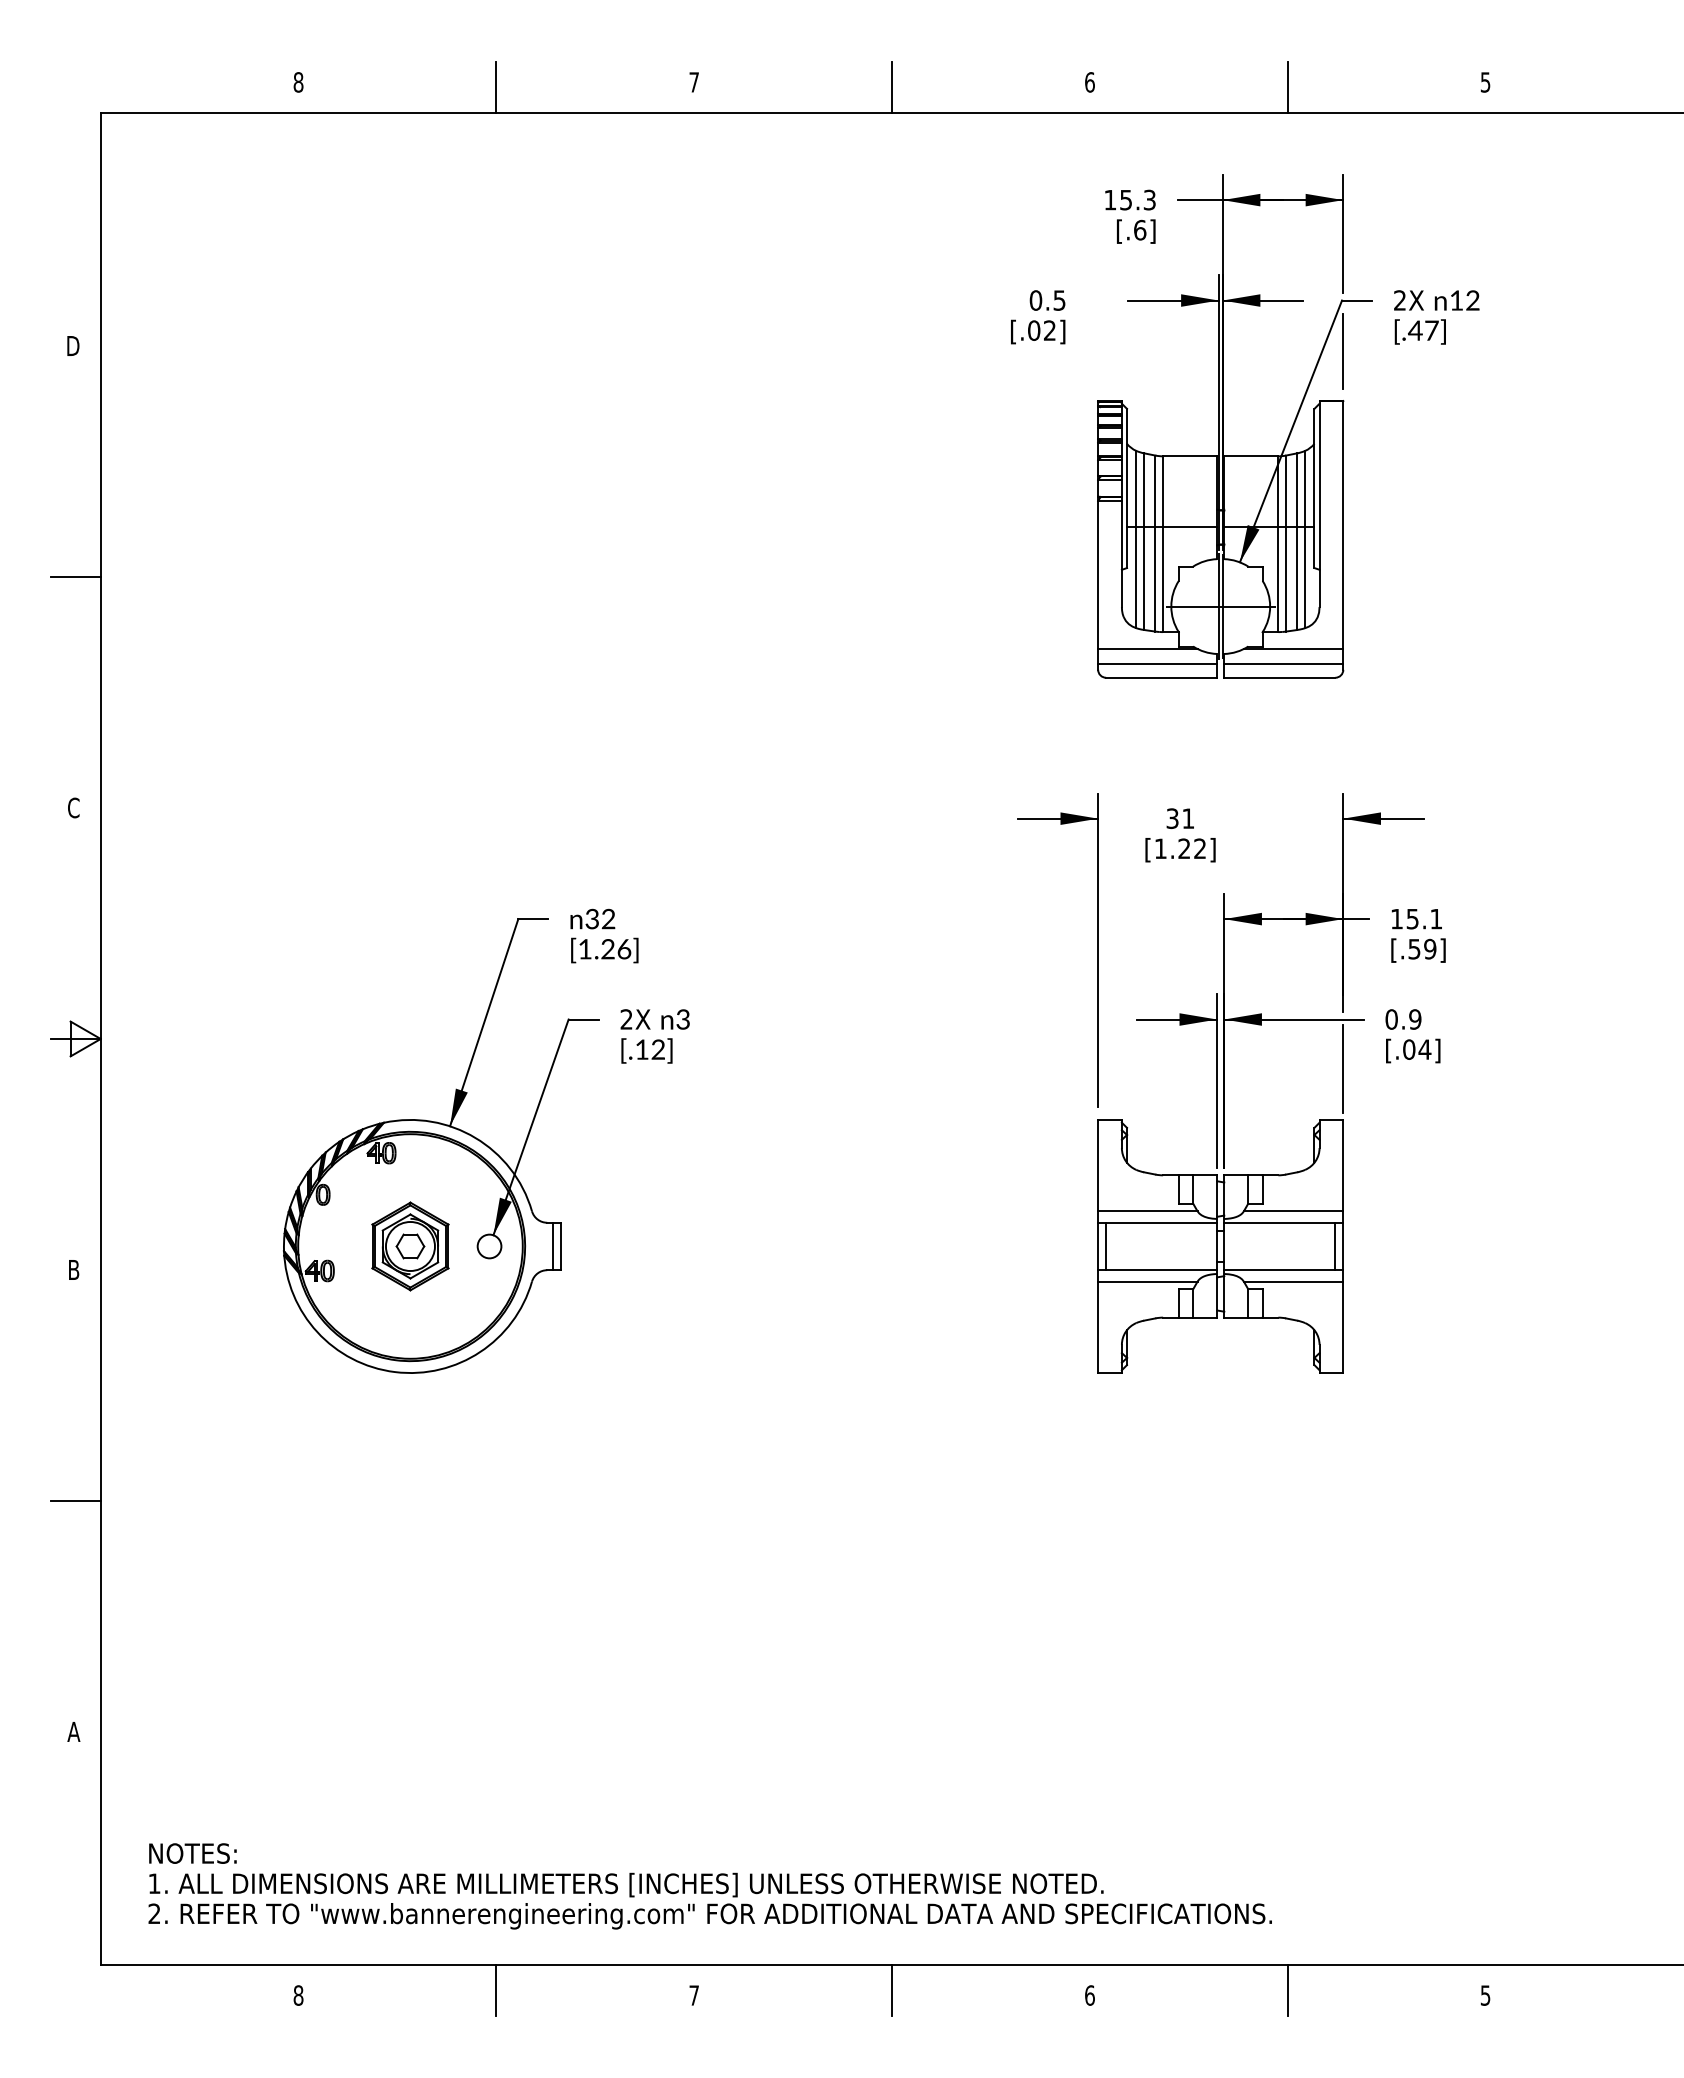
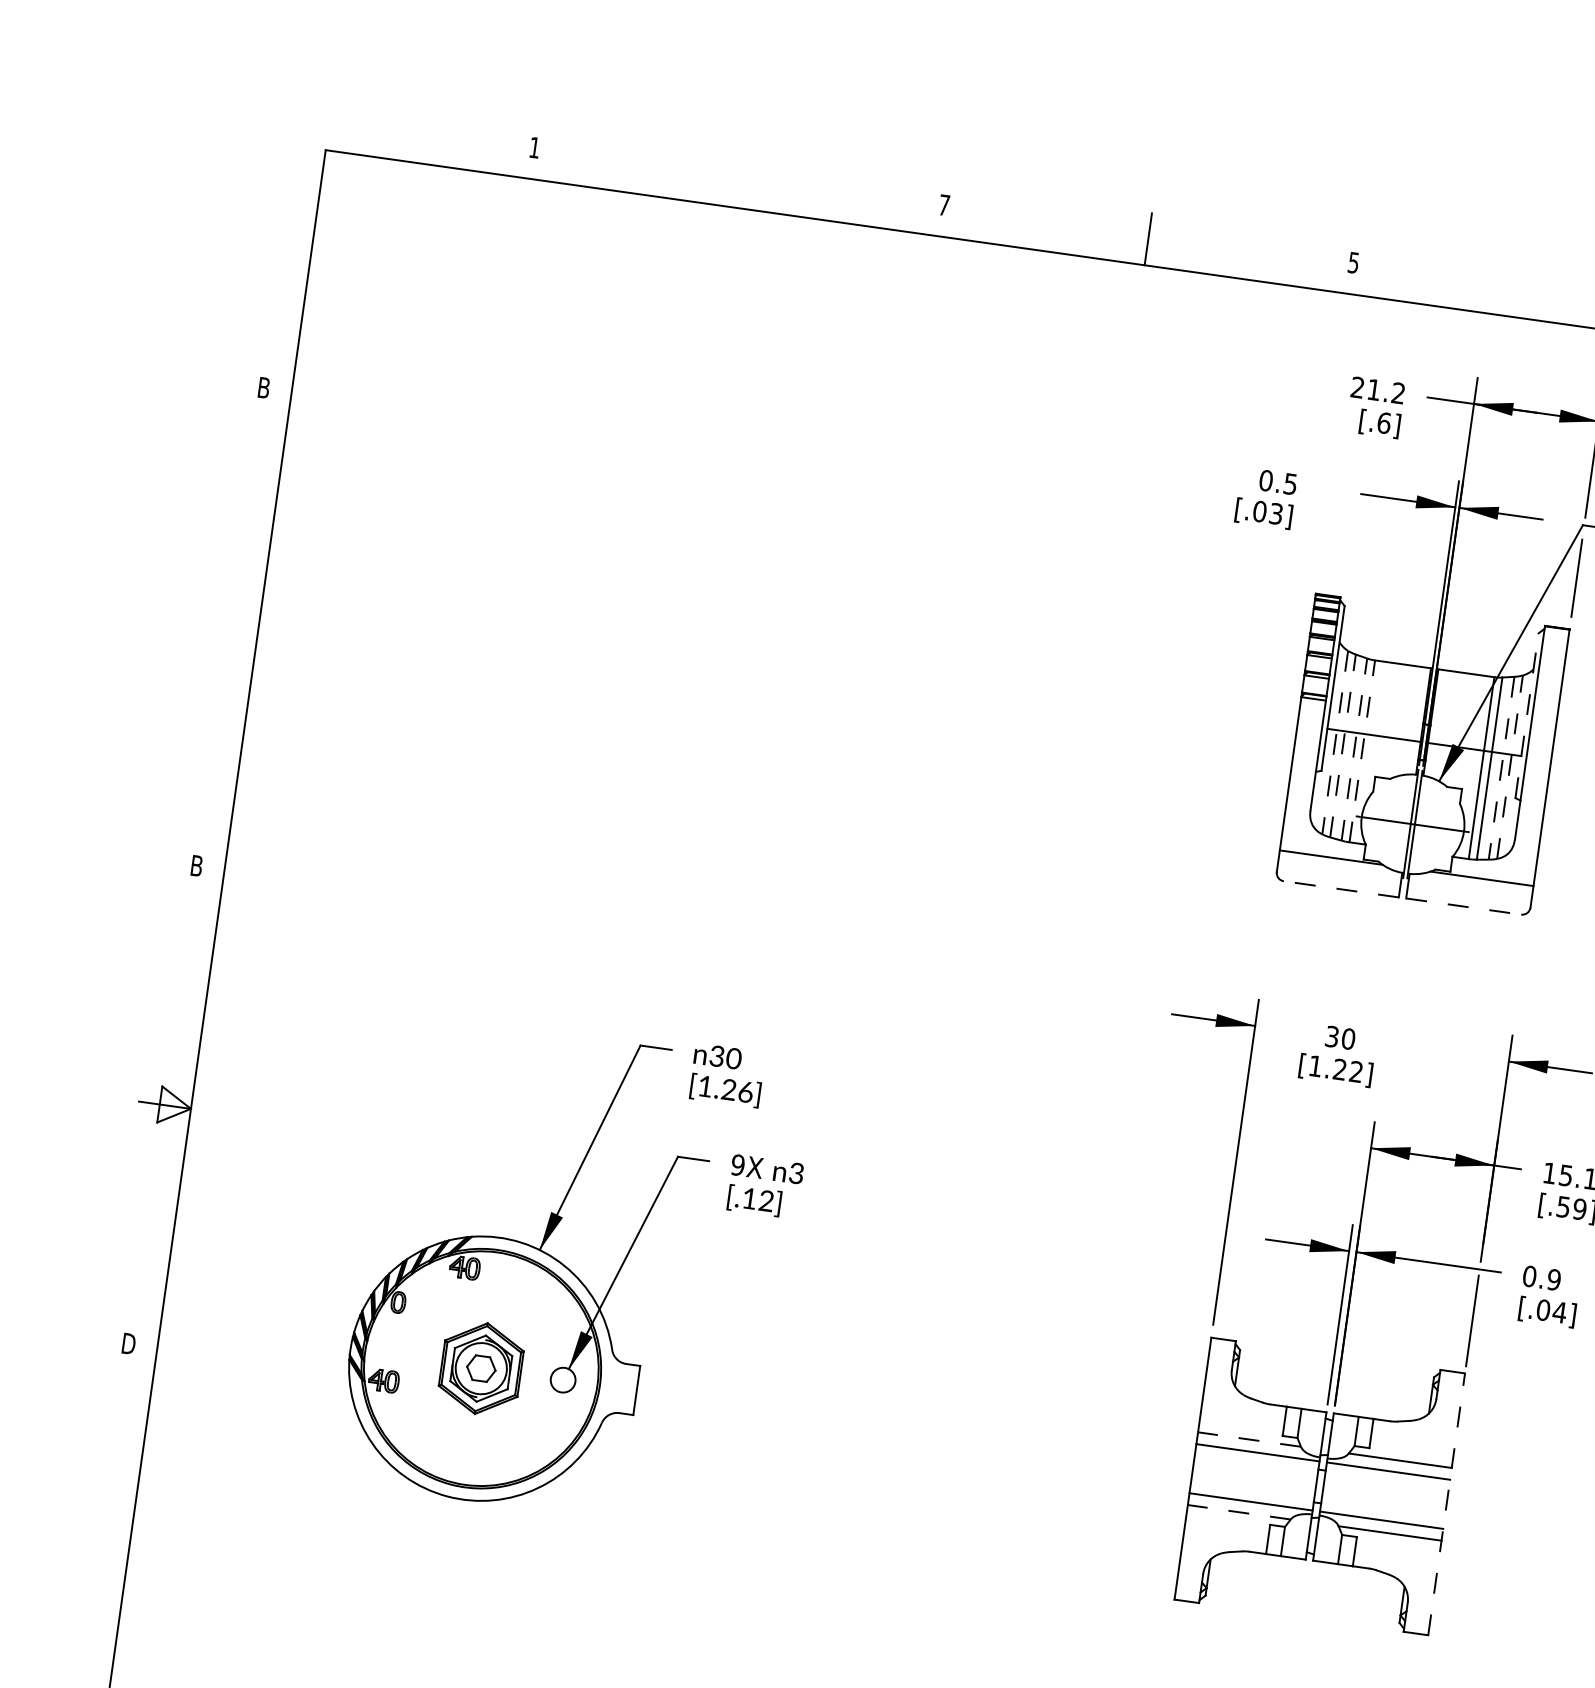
text: (298, 82) -> (534, 147), 8 -> 1
text: (1089, 82) -> (1353, 262), 6 -> 5
line: (496, 87) -> (738, 181), removed
line: (1287, 87) -> (1557, 296), removed
text: (1129, 199) -> (1377, 389), 15.3 -> 21.2
text: (1049, 330) -> (1275, 513), [.02] -> [.03]
text: (73, 345) -> (263, 387), D -> B
line: (1314, 488) -> (1527, 715), solid -> dashed
line: (1136, 539) -> (1335, 742), solid -> dashed
line: (1305, 539) -> (1510, 767), solid -> dashed
line: (1144, 541) -> (1343, 745), solid -> dashed
line: (1297, 542) -> (1501, 769), solid -> dashed
line: (1155, 543) -> (1354, 749), solid -> dashed
line: (1163, 544) -> (1362, 751), solid -> dashed
line: (75, 577) -> (231, 627), removed
line: (1157, 664) -> (1339, 875), removed
line: (1283, 664) -> (1469, 893), removed
line: (1161, 677) -> (1341, 889), solid -> dashed
line: (1279, 677) -> (1463, 906), solid -> dashed
text: (73, 807) -> (196, 865), C -> B
text: (1188, 818) -> (1348, 1038), 31 -> 30
text: (608, 919) -> (733, 1059), 32 -> 30
text: (626, 1019) -> (737, 1165), 2X -> 9X
line: (1147, 1211) -> (1249, 1439), solid -> dashed
line: (552, 1246) -> (628, 1389), removed
line: (1106, 1246) -> (1201, 1469), removed
line: (1335, 1246) -> (1438, 1503), removed
line: (1343, 1246) -> (1446, 1504), solid -> dashed
text: (73, 1269) -> (129, 1343), B -> D
line: (1147, 1281) -> (1238, 1512), solid -> dashed
line: (75, 1500) -> (97, 1582), removed

